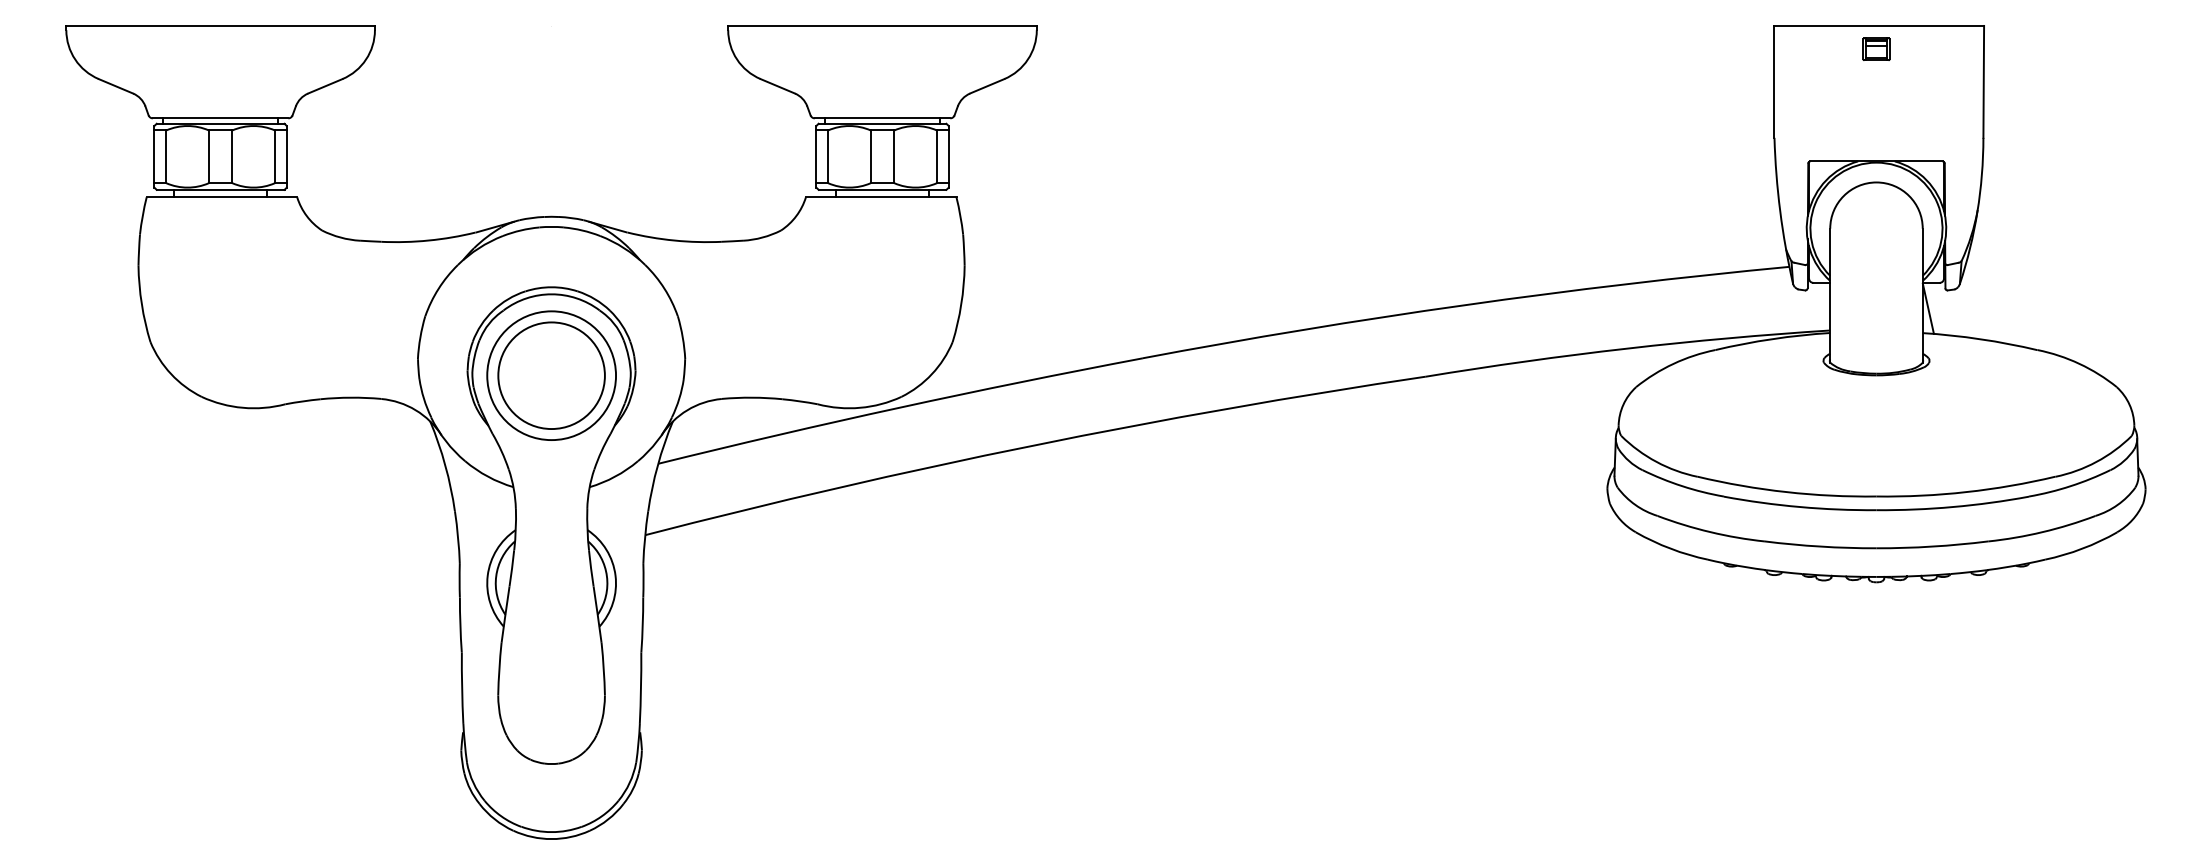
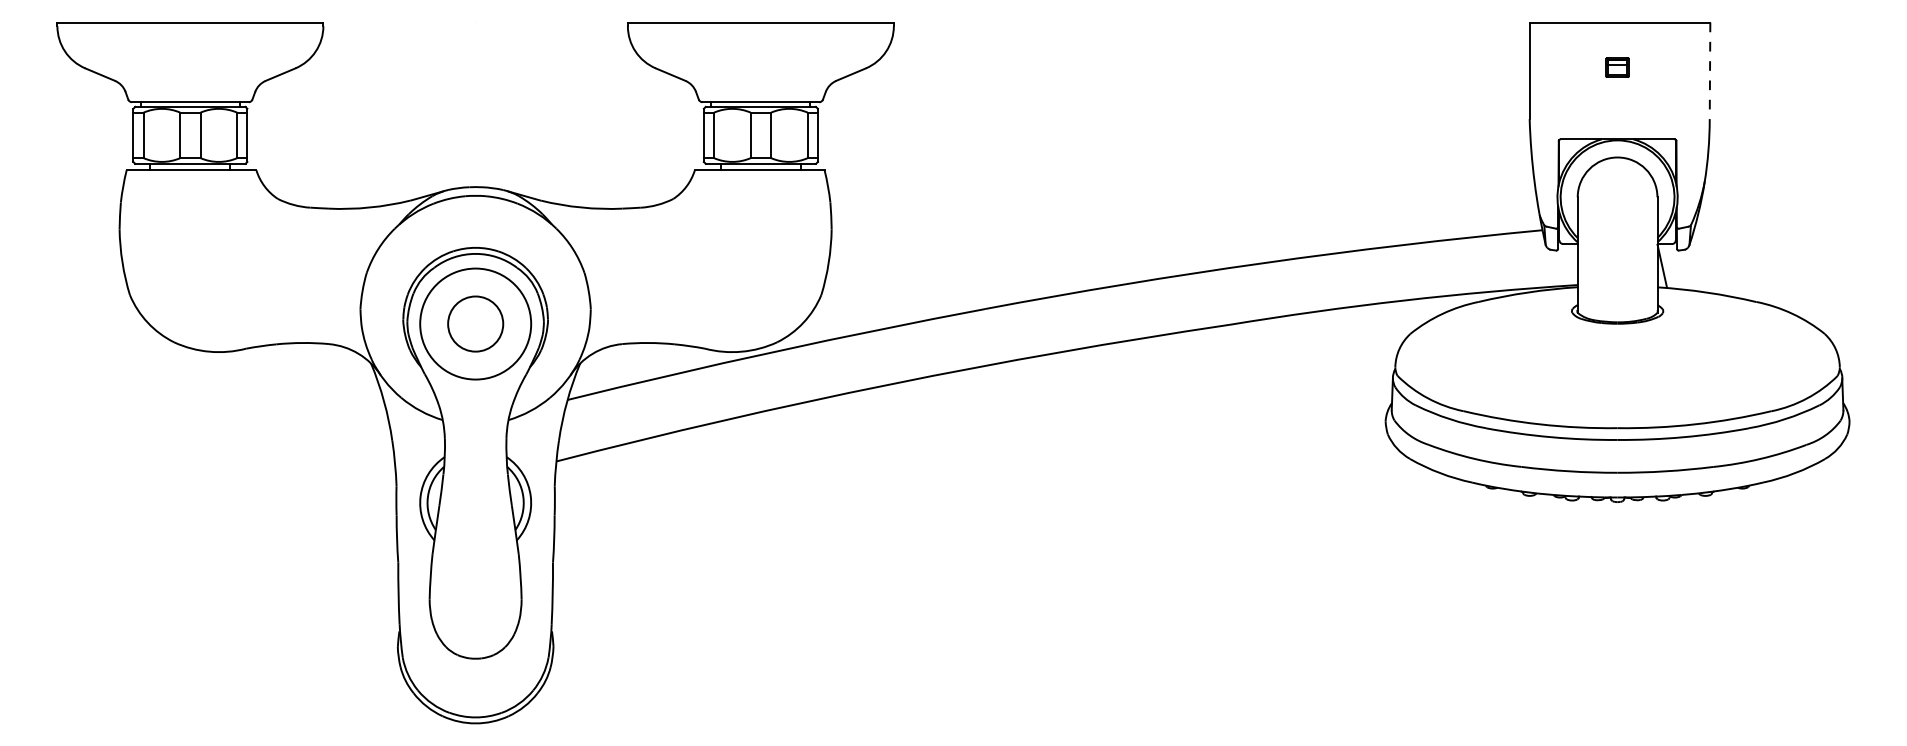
part: (1876, 48) -> (1617, 67), moved
line: (1983, 81) -> (1709, 70), solid -> dashed
circle: (551, 375) -> (475, 323), size x0.6

